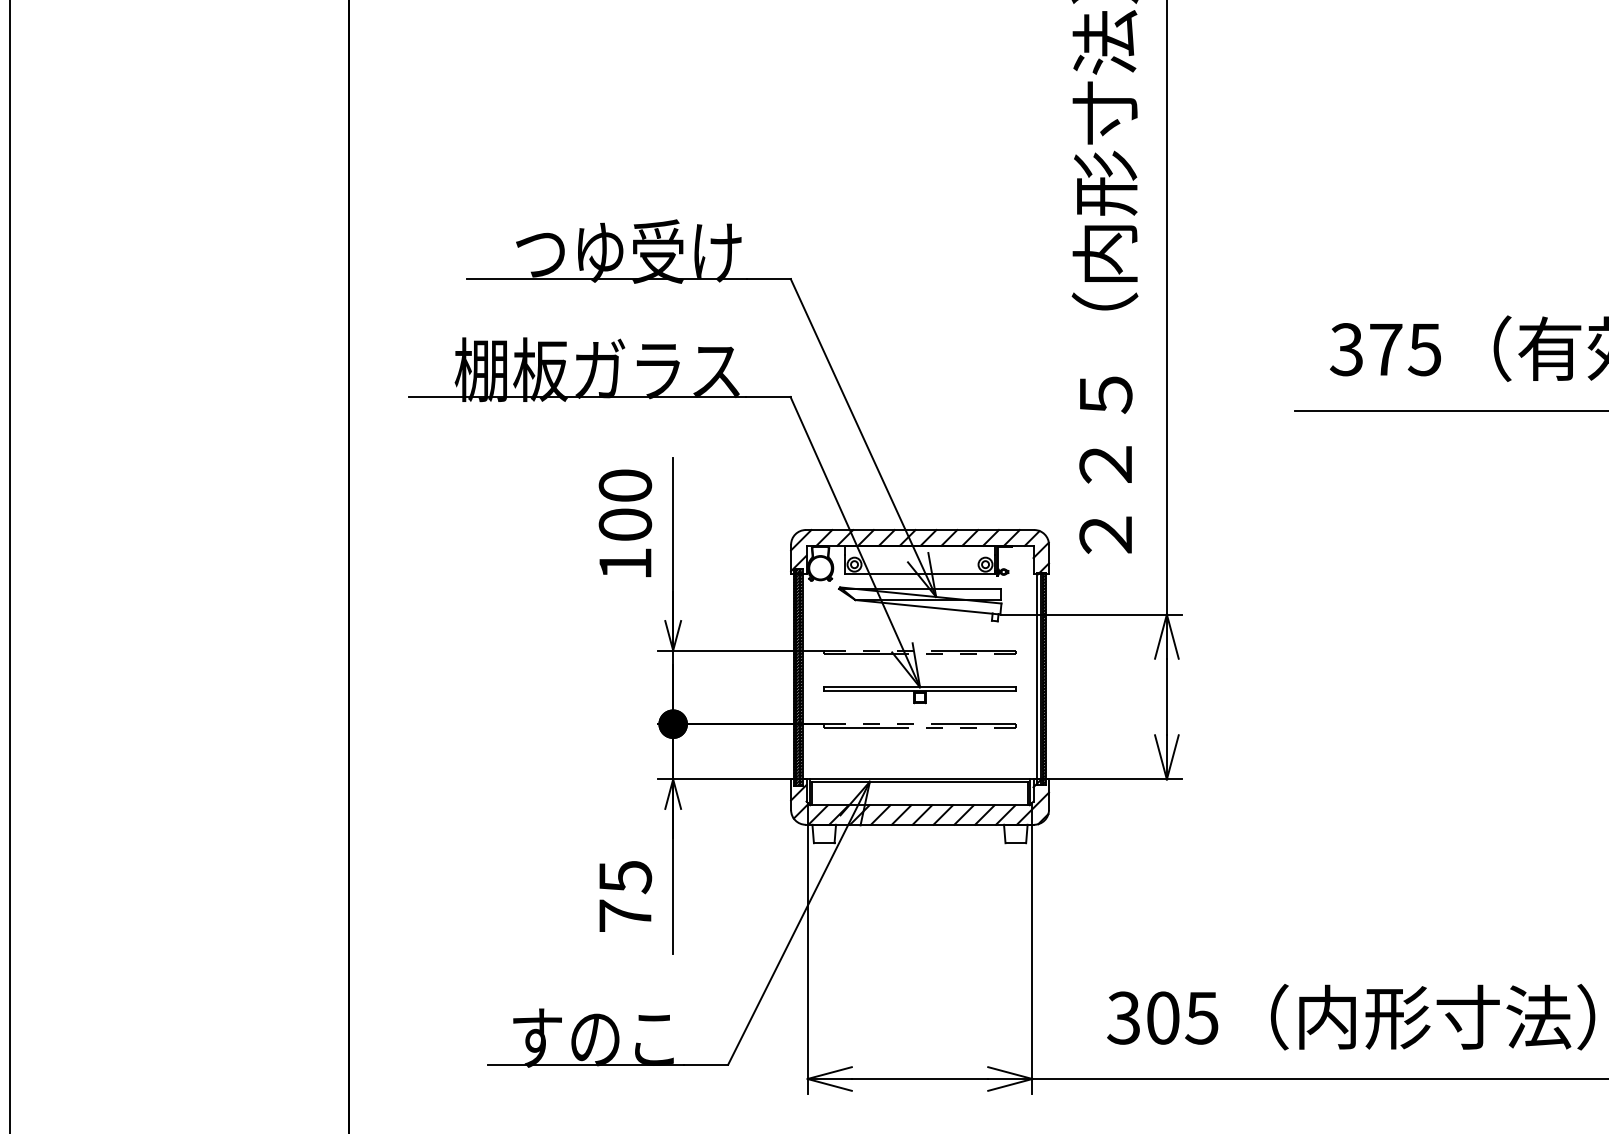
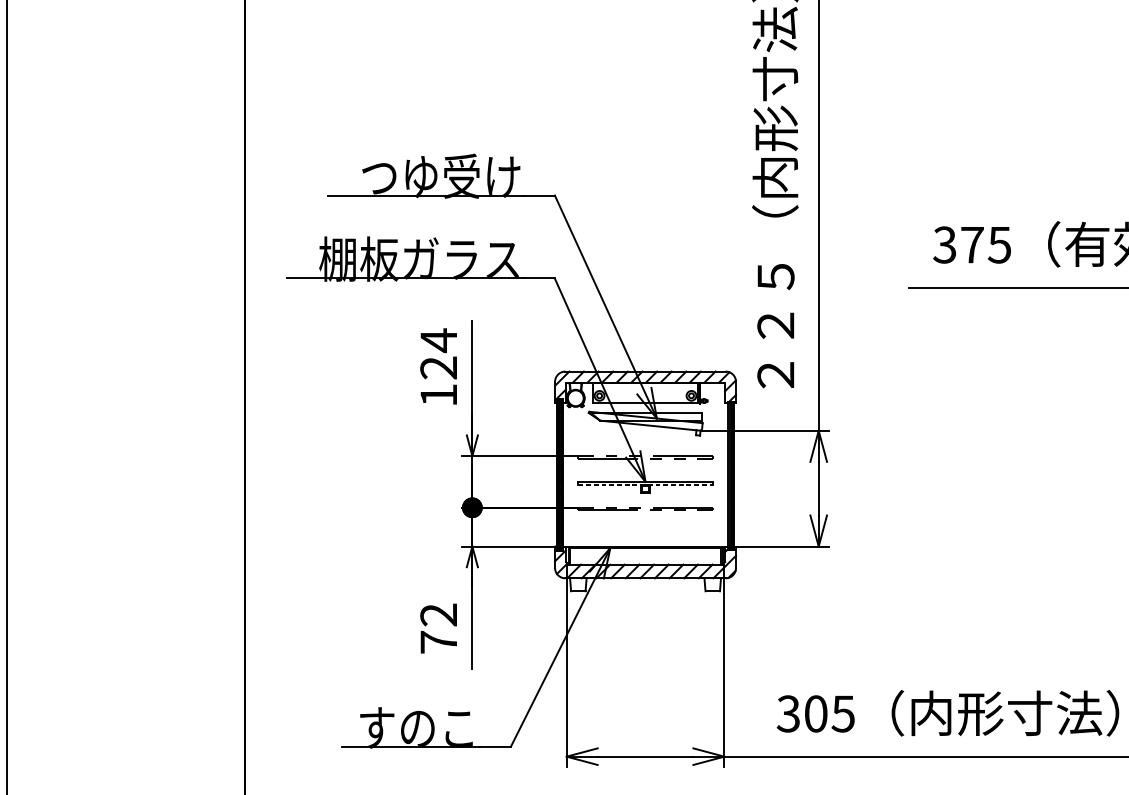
text: (625, 504) -> (438, 353), 100 -> 124
line: (920, 691) -> (645, 484), solid -> dashed
text: (625, 877) -> (438, 615), 75 -> 72

